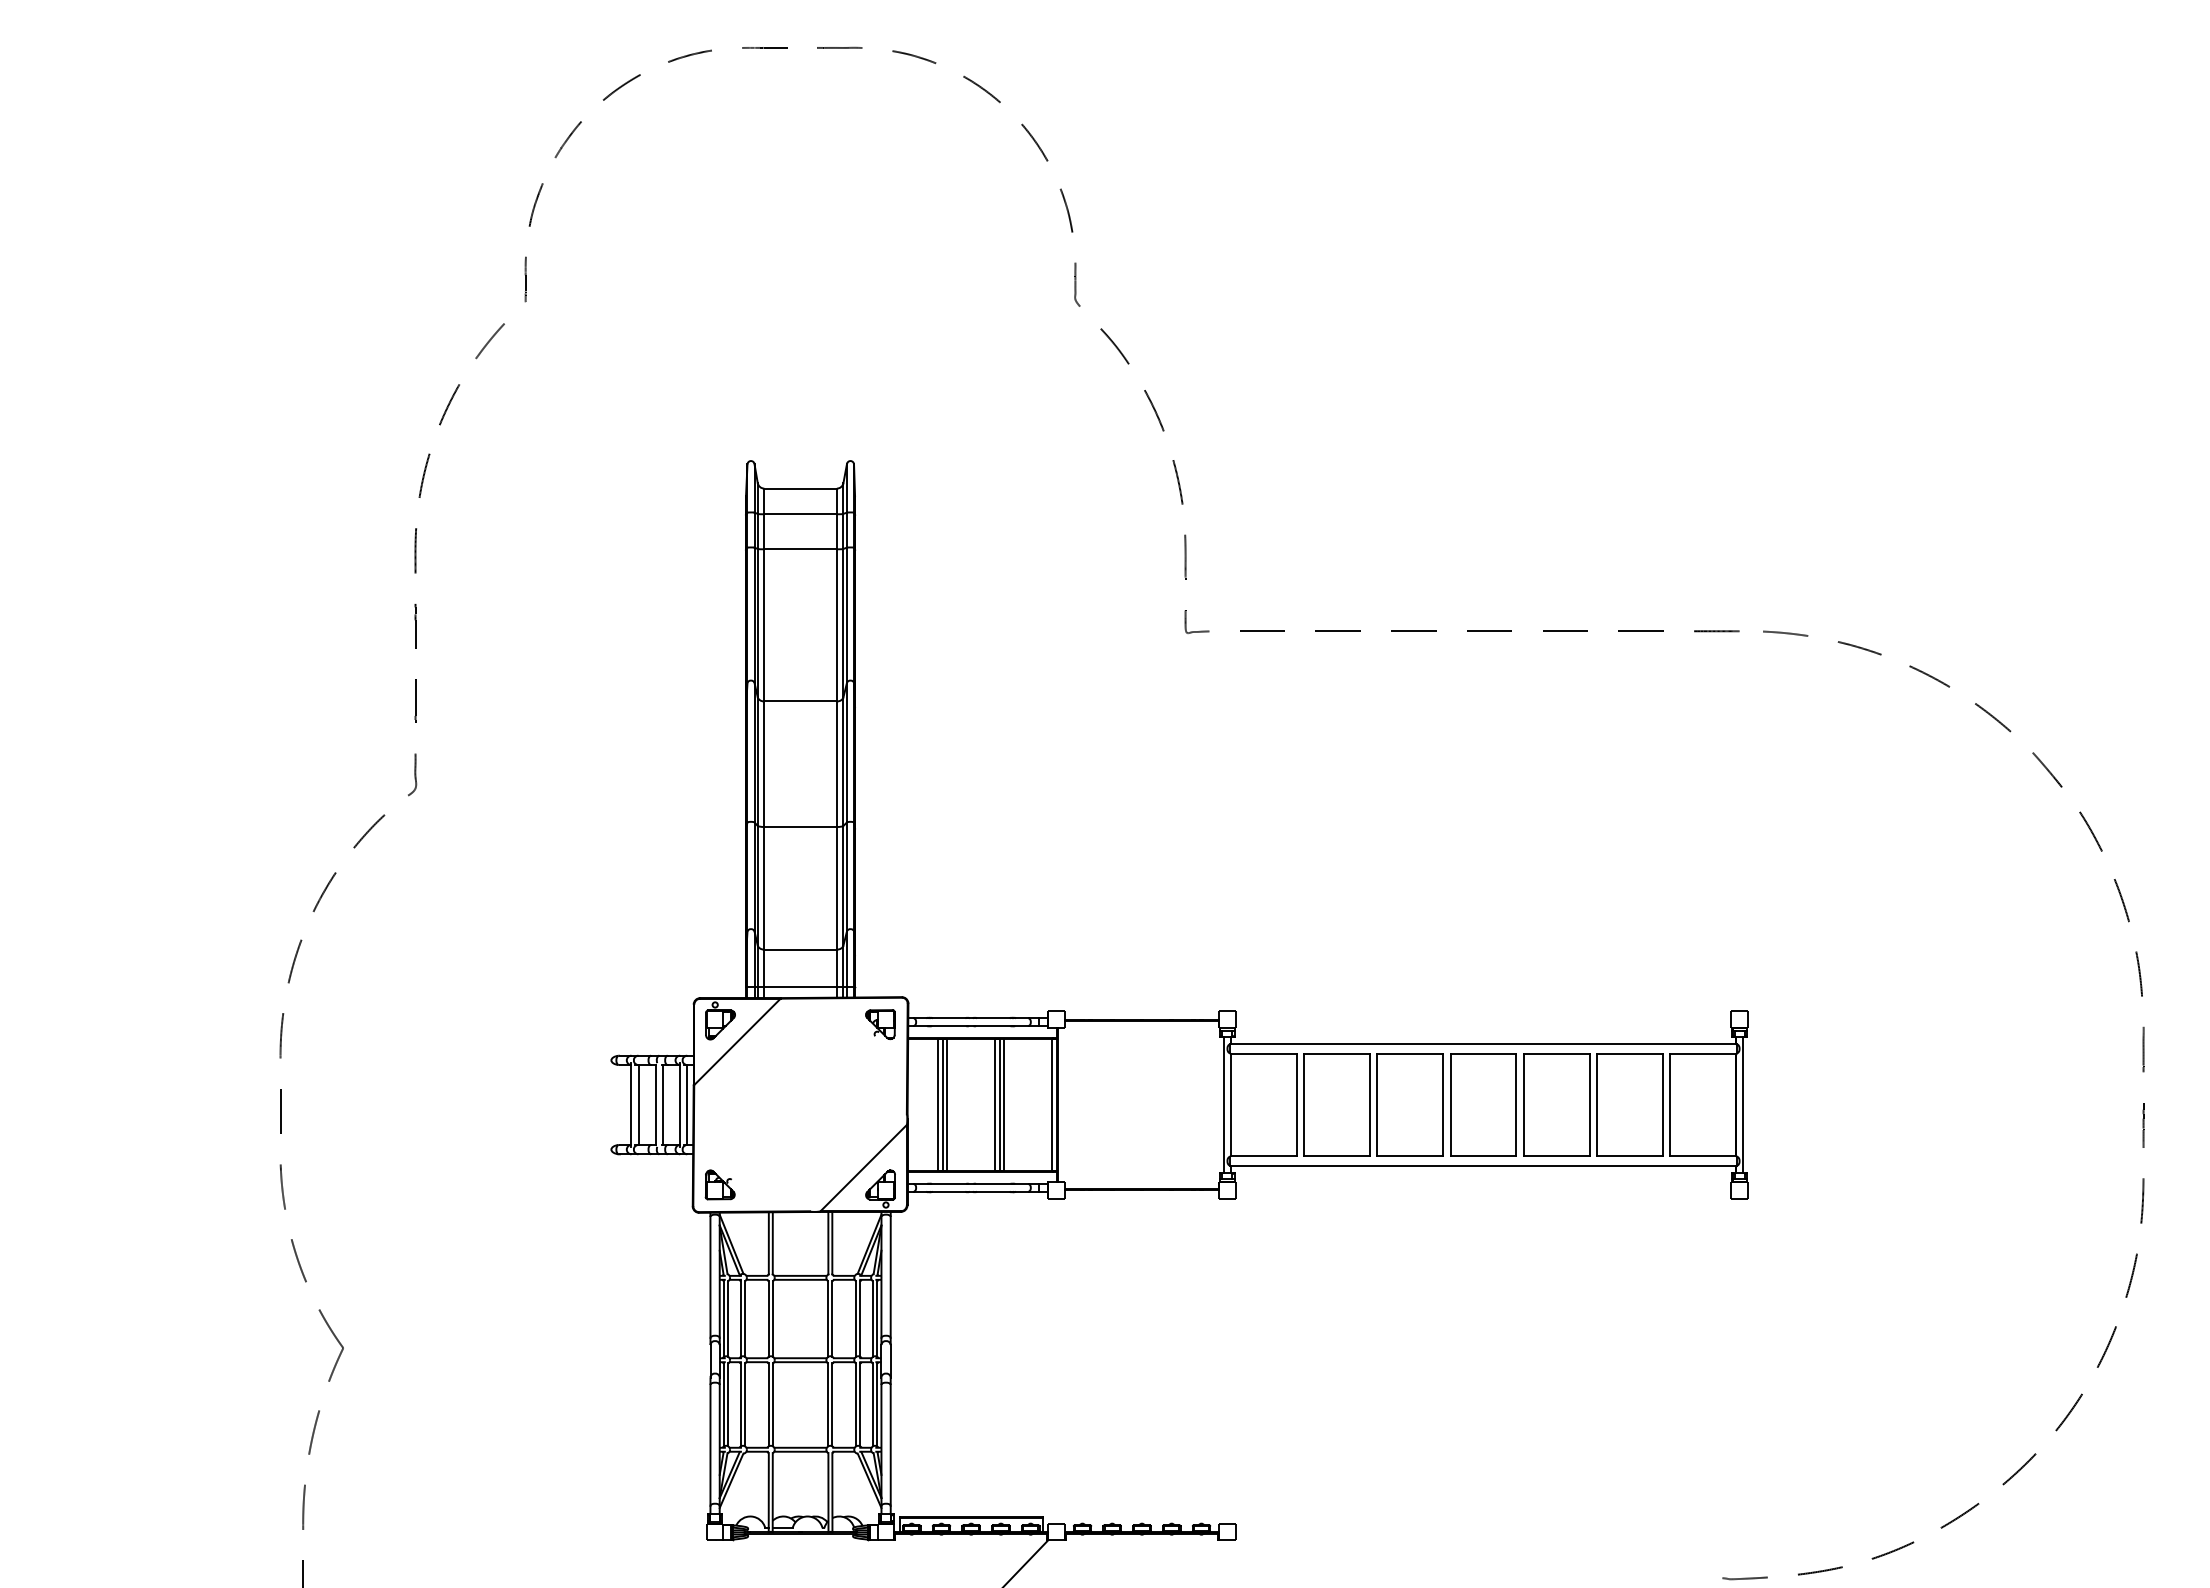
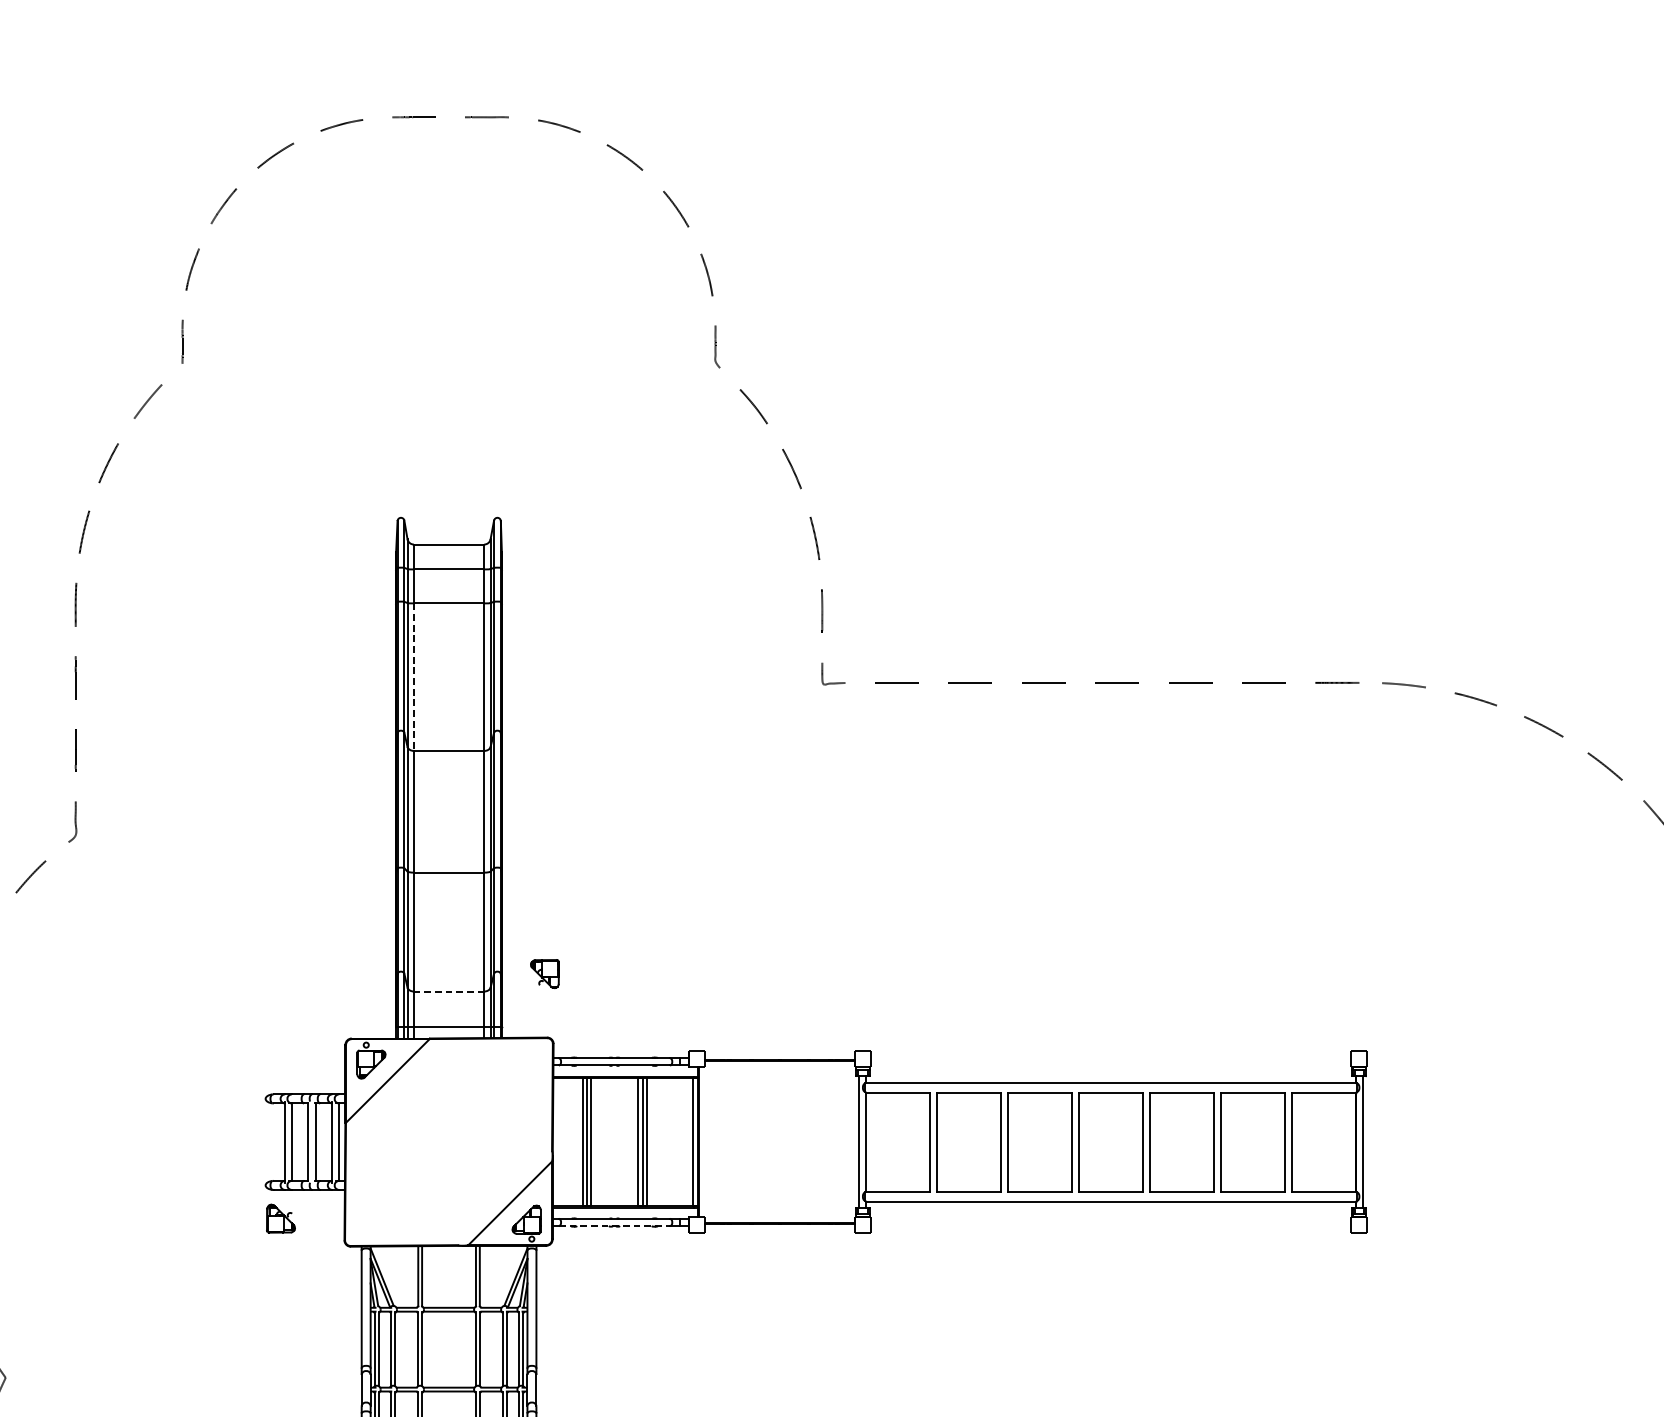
line: (764, 625) -> (414, 677), solid -> dashed
line: (800, 949) -> (448, 991), solid -> dashed
part: (880, 1024) -> (544, 973), moved
part: (719, 1184) -> (280, 1218), moved
line: (971, 1191) -> (614, 1226), solid -> dashed

